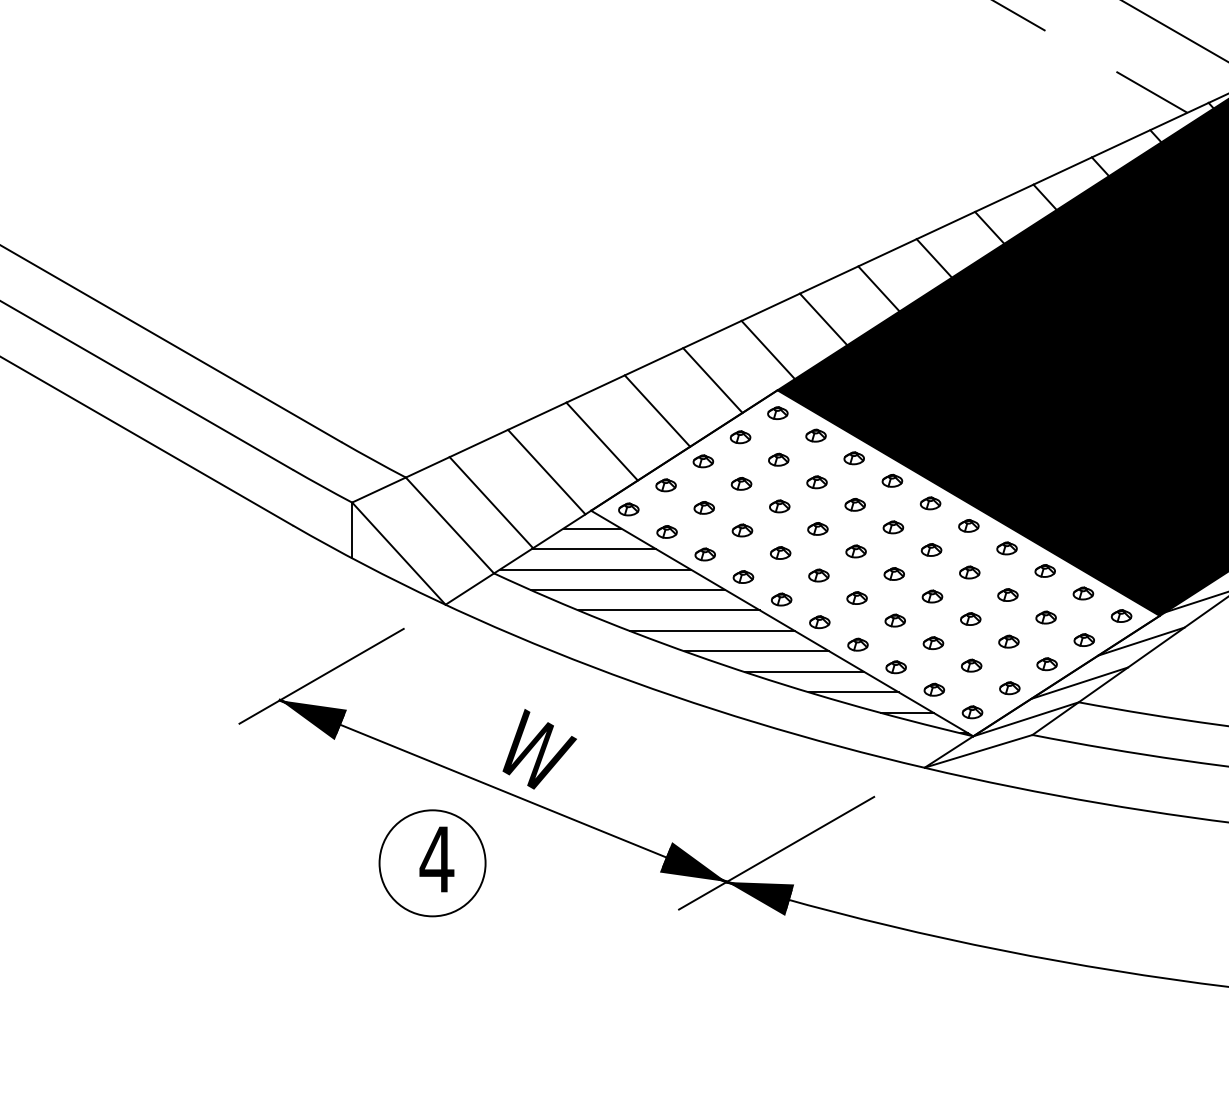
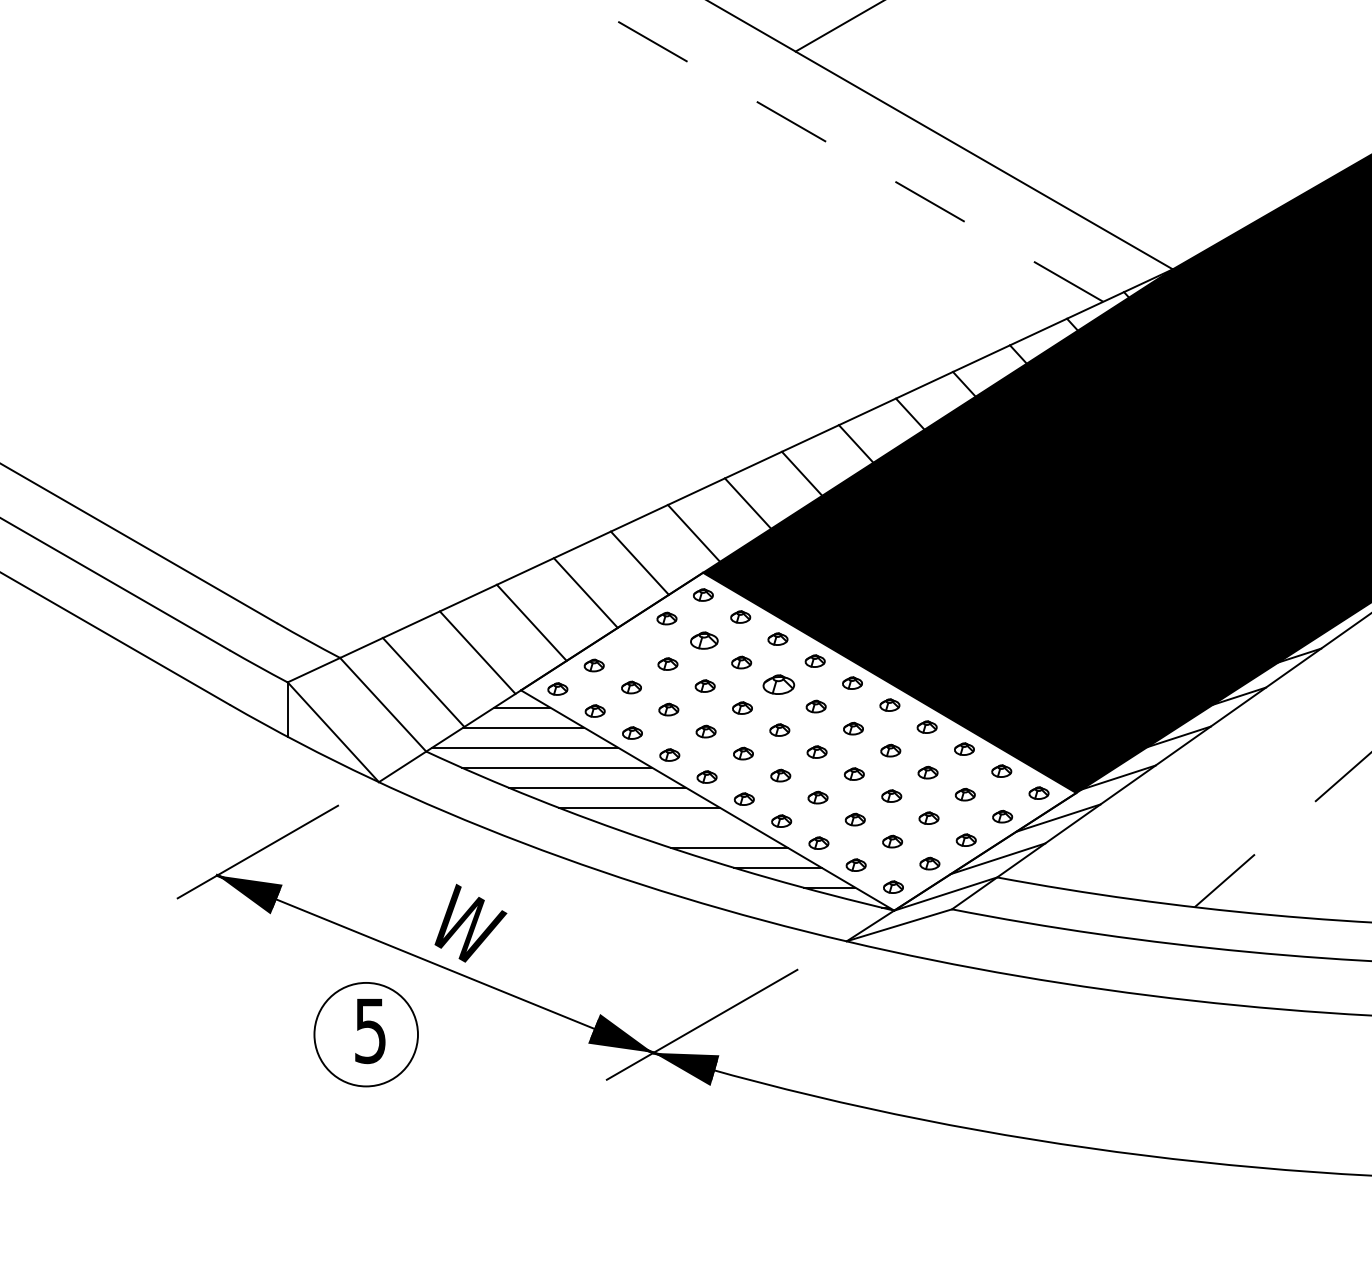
part: (777, 459) -> (703, 640), size x1.4
part: (703, 460) -> (630, 641), removed
part: (854, 504) -> (778, 684), size x1.6
line: (756, 651) -> (682, 827), removed
text: (436, 860) -> (370, 1031), 4 -> 5

